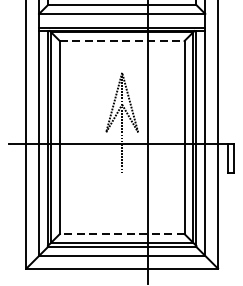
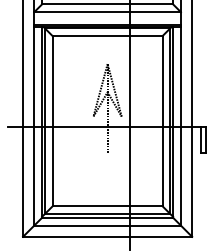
line: (122, 41) -> (107, 36), dashed -> solid
line: (122, 234) -> (107, 206), dashed -> solid

